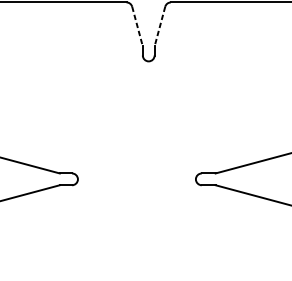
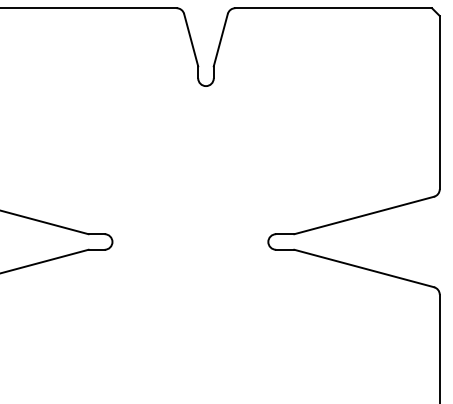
line: (137, 26) -> (191, 40), dashed -> solid
line: (159, 26) -> (220, 40), dashed -> solid

